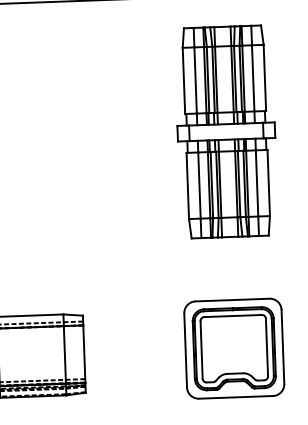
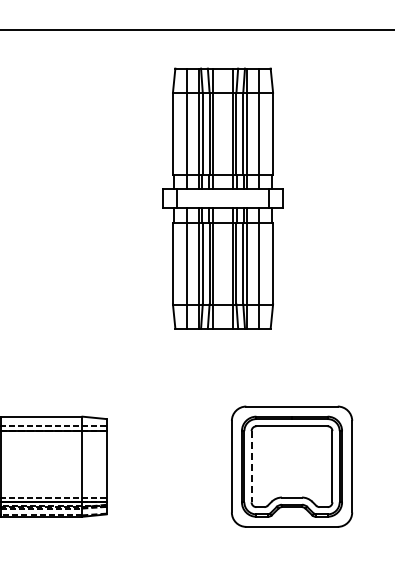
part: (225, 131) -> (222, 198), moved
line: (201, 349) -> (251, 466), solid -> dashed

